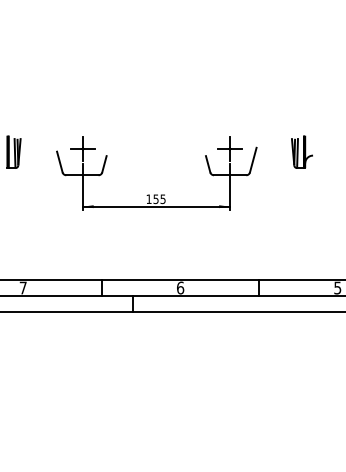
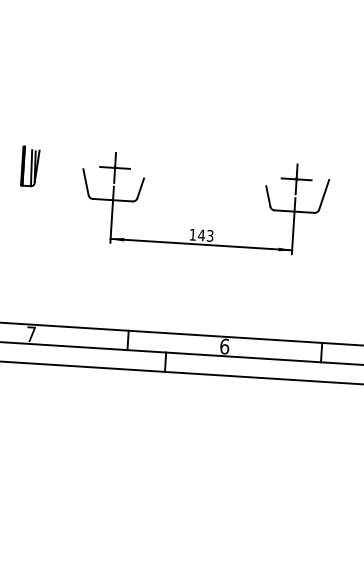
text: (159, 199) -> (205, 235), 155 -> 143

